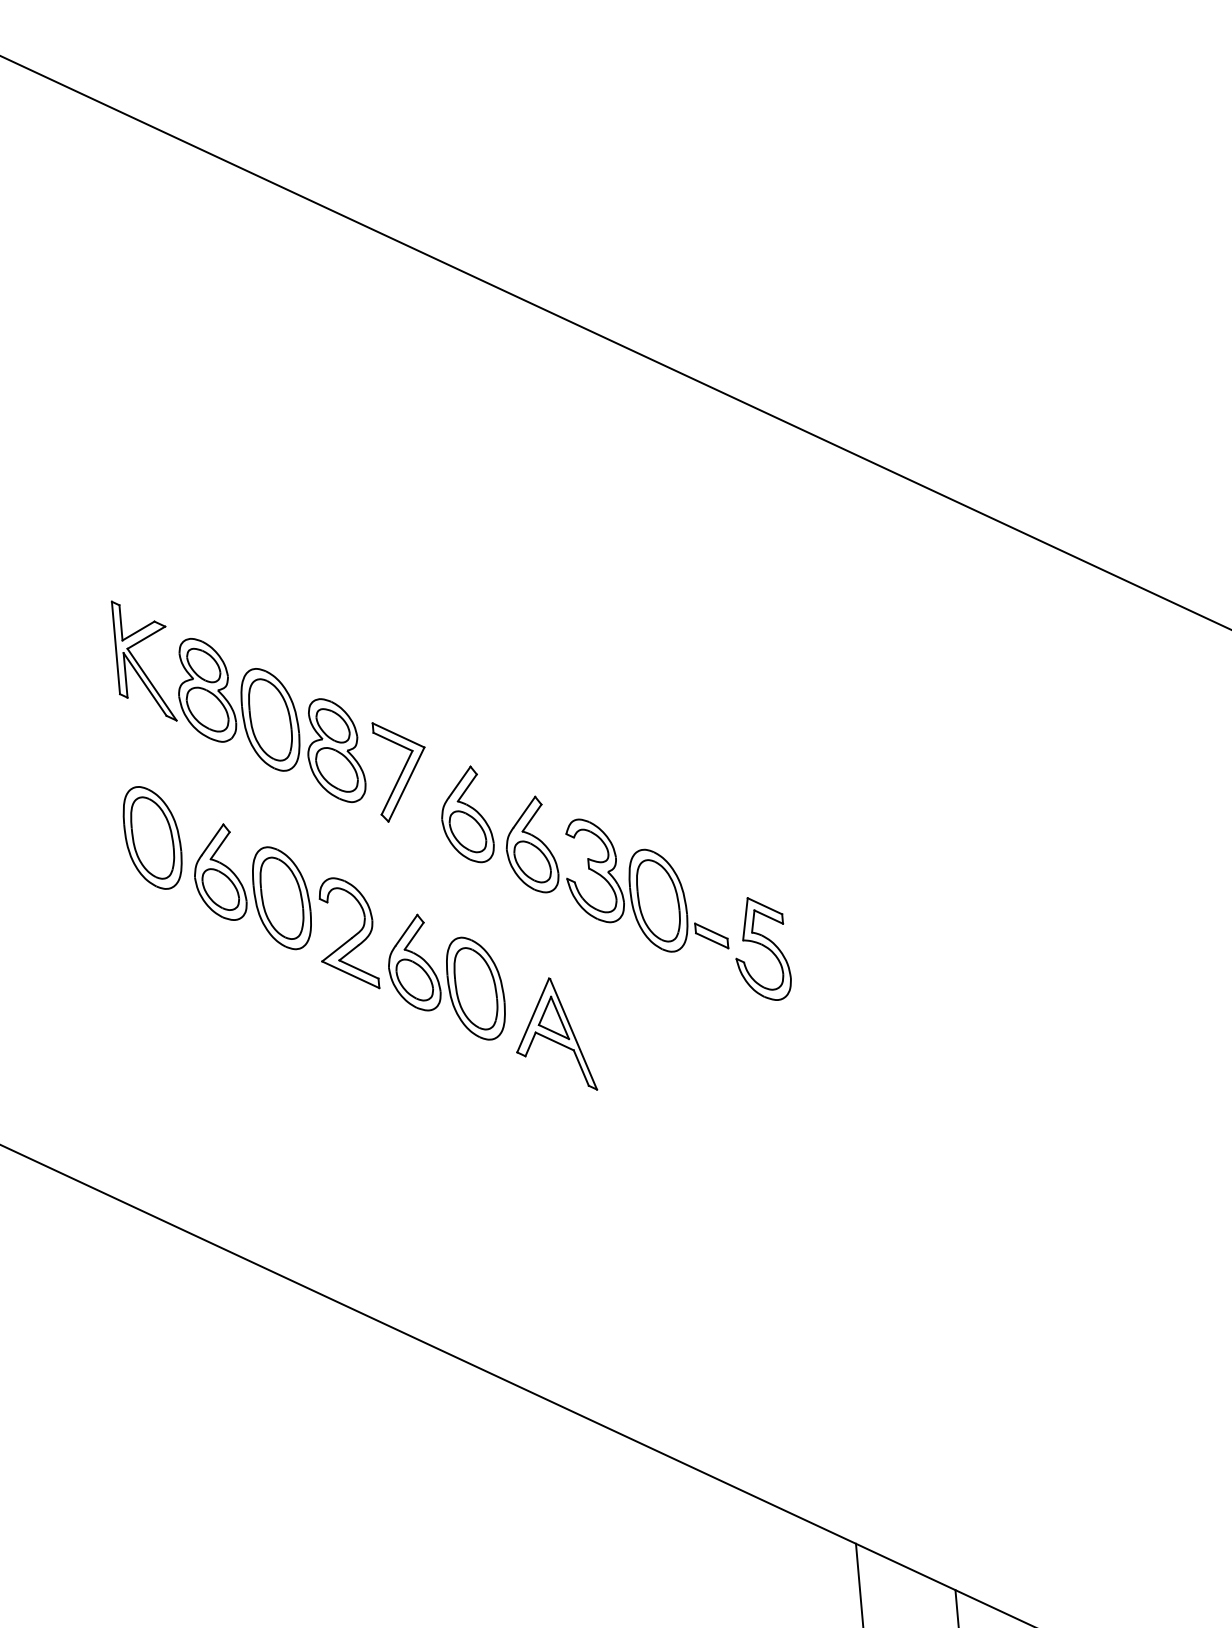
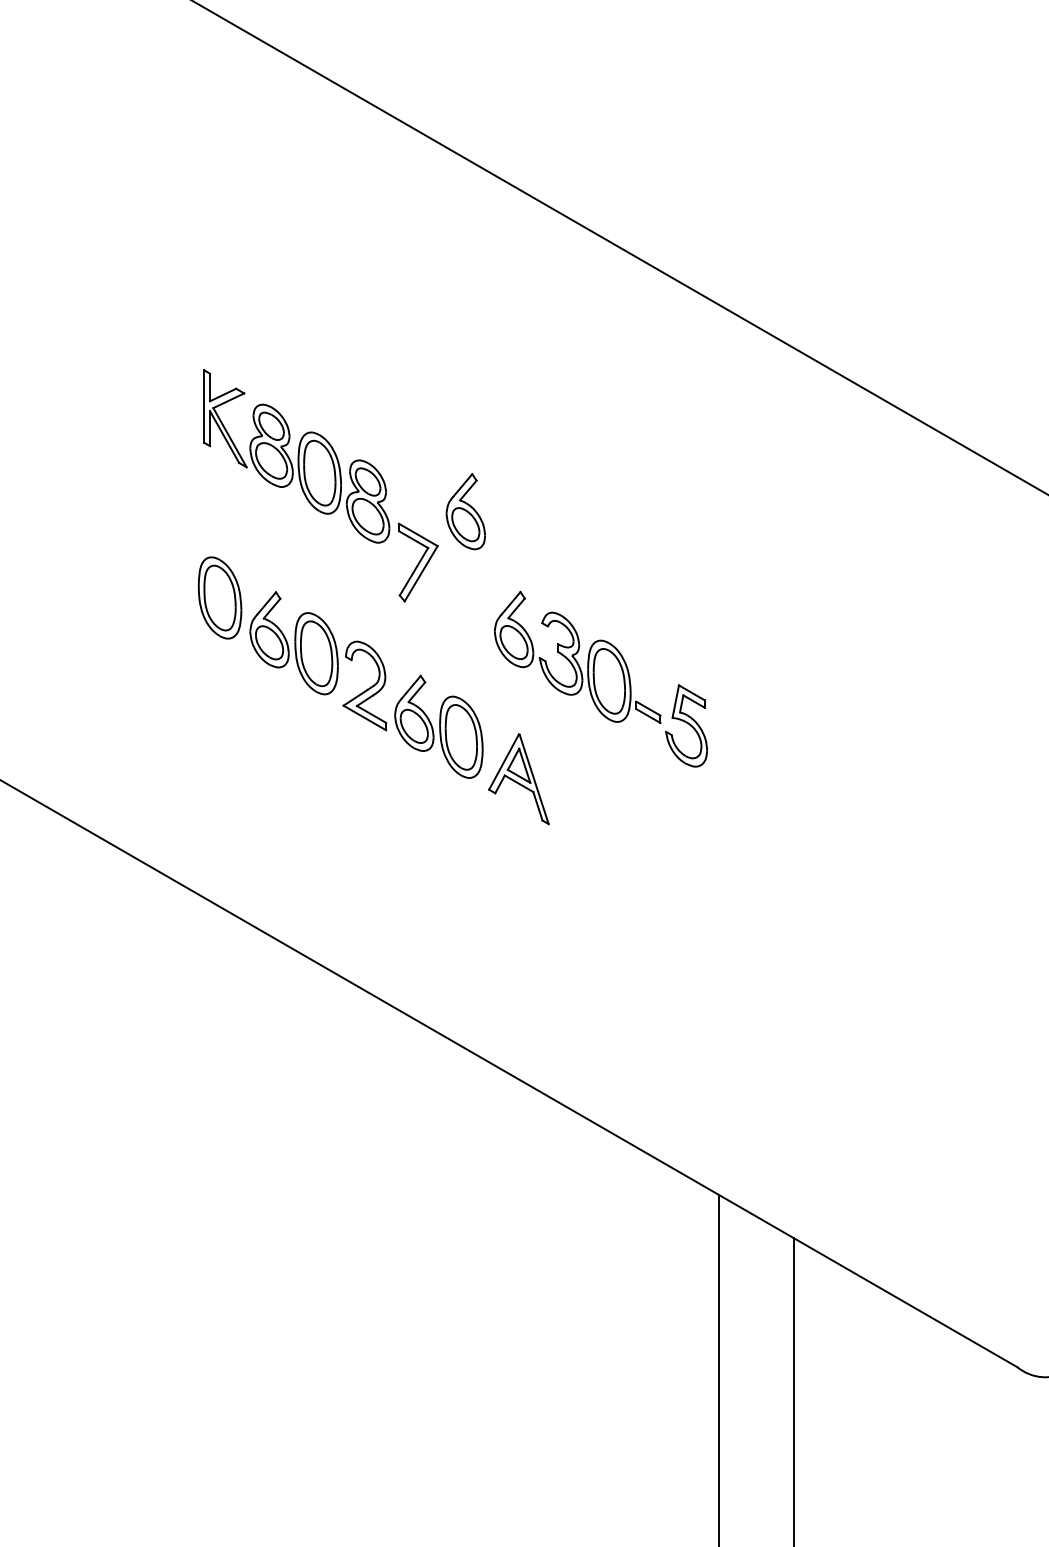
part: (238, 701) -> (296, 456), moved
part: (466, 815) -> (465, 511), moved

